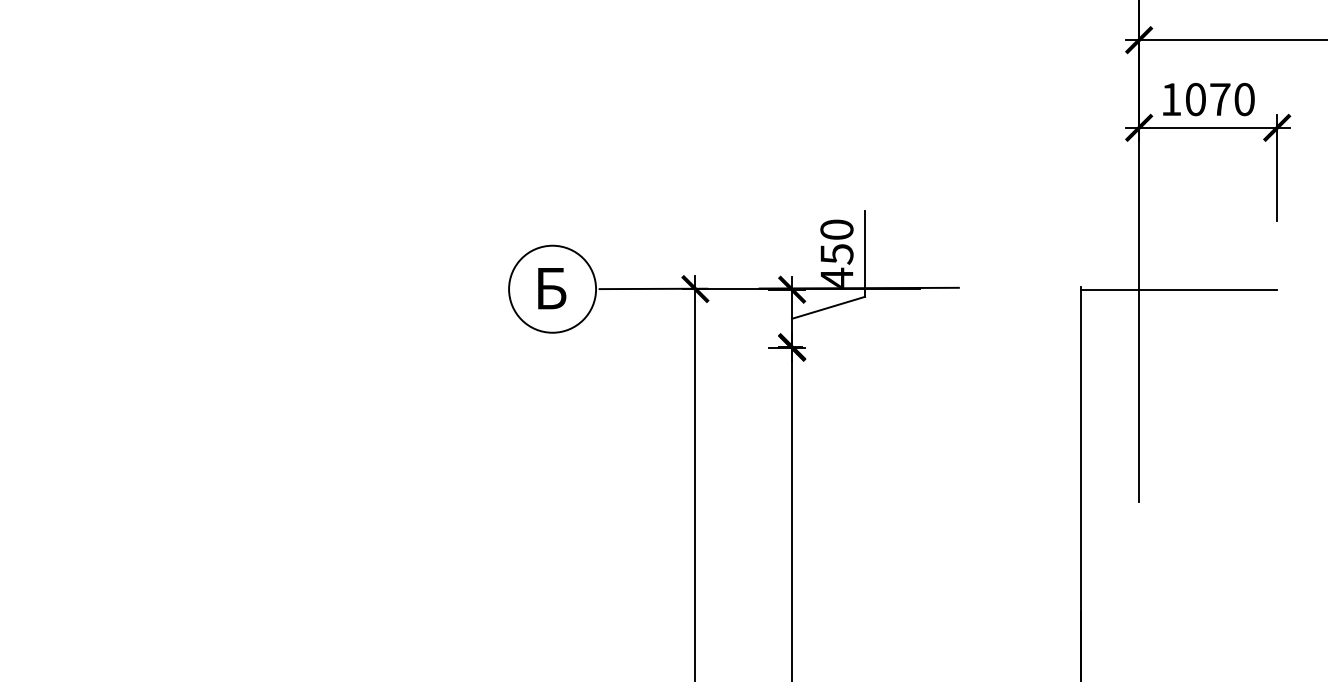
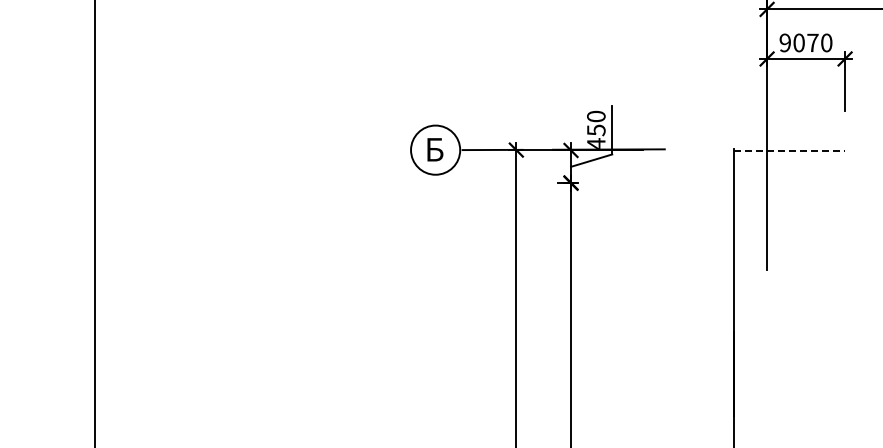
text: (1169, 98) -> (784, 42), 1070 -> 9070
line: (1180, 289) -> (790, 150), solid -> dashed

